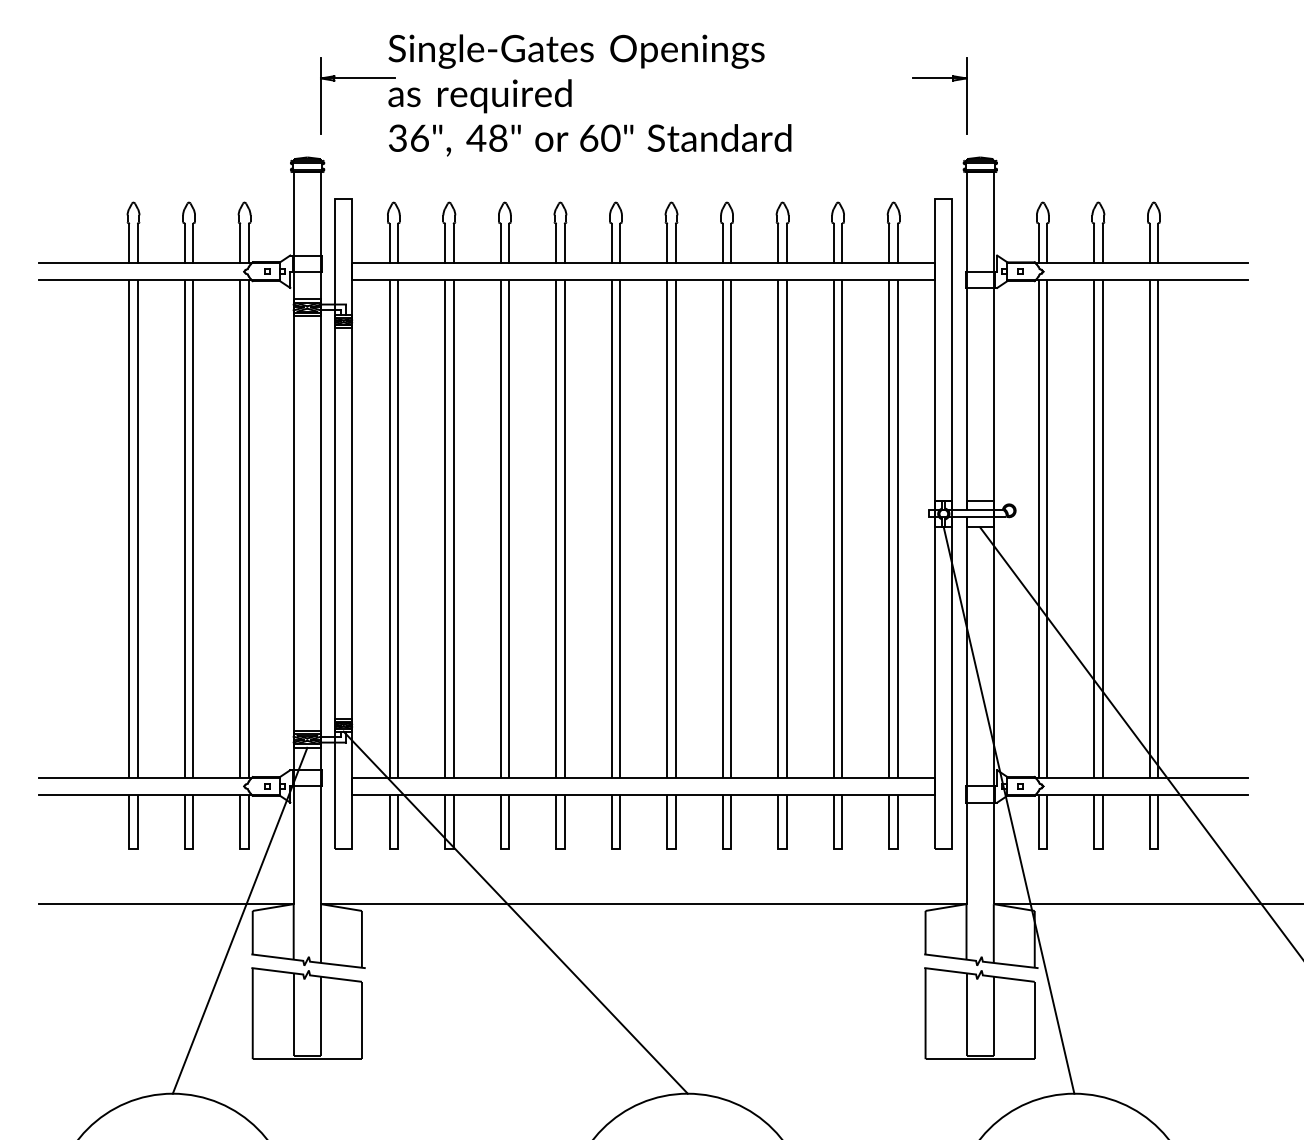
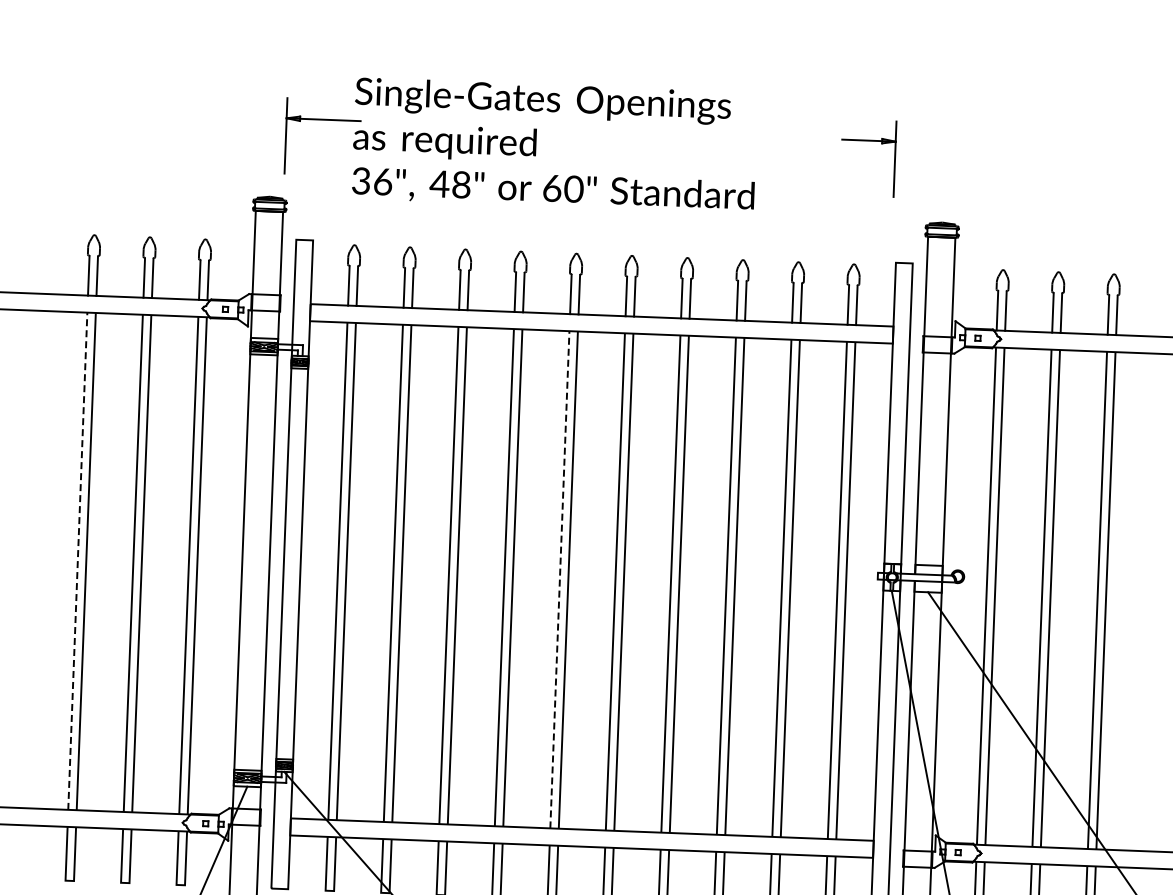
part: (939, 78) -> (868, 140), moved
line: (129, 529) -> (77, 561), solid -> dashed
line: (611, 529) -> (559, 580), solid -> dashed

